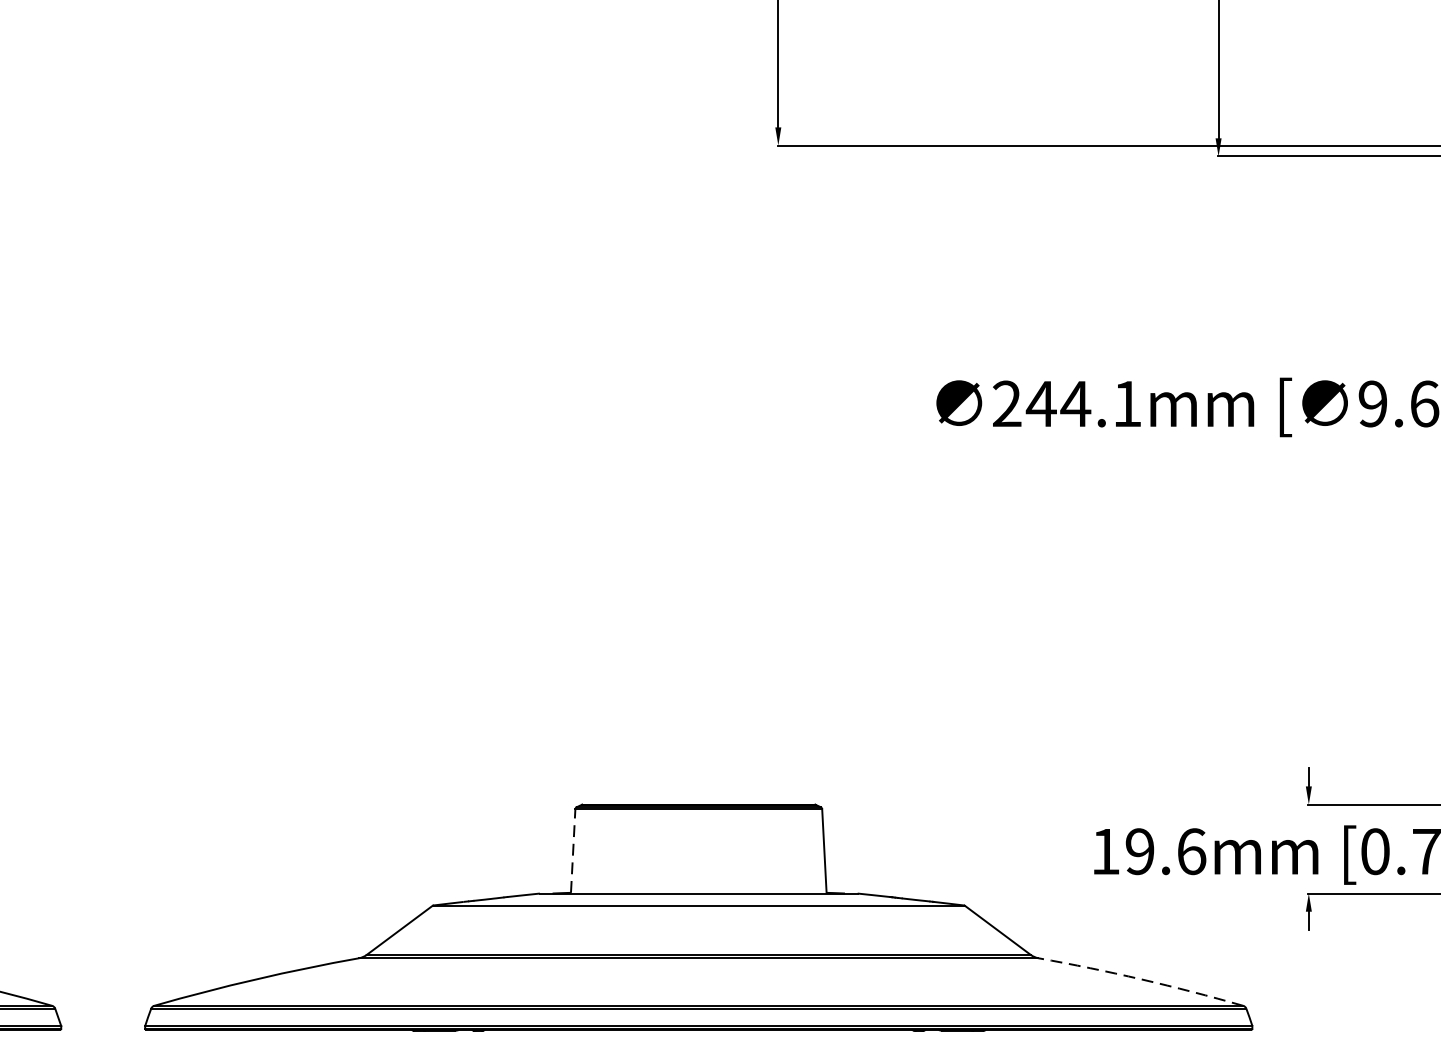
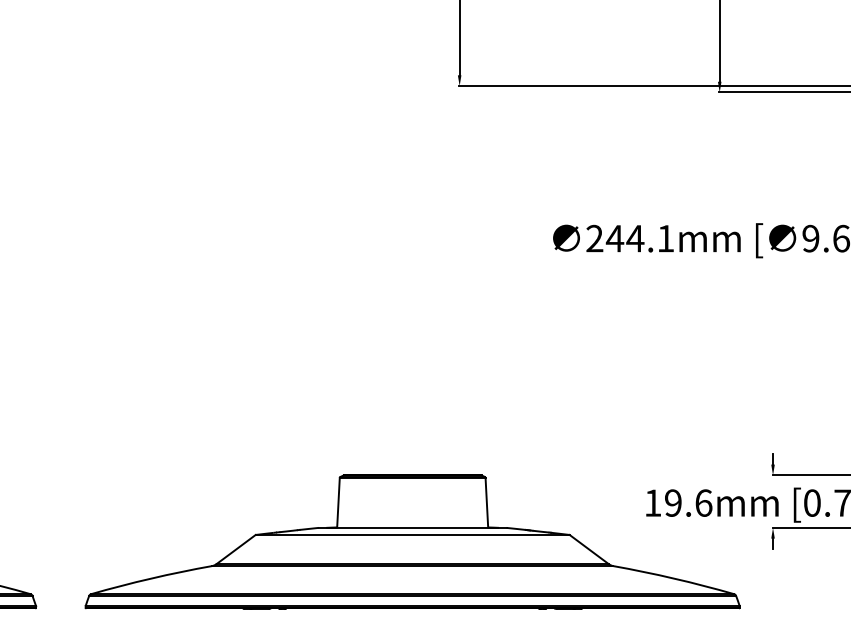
line: (573, 850) -> (338, 502), dashed -> solid
arc: (1142, 979) -> (674, 578), dashed -> solid

